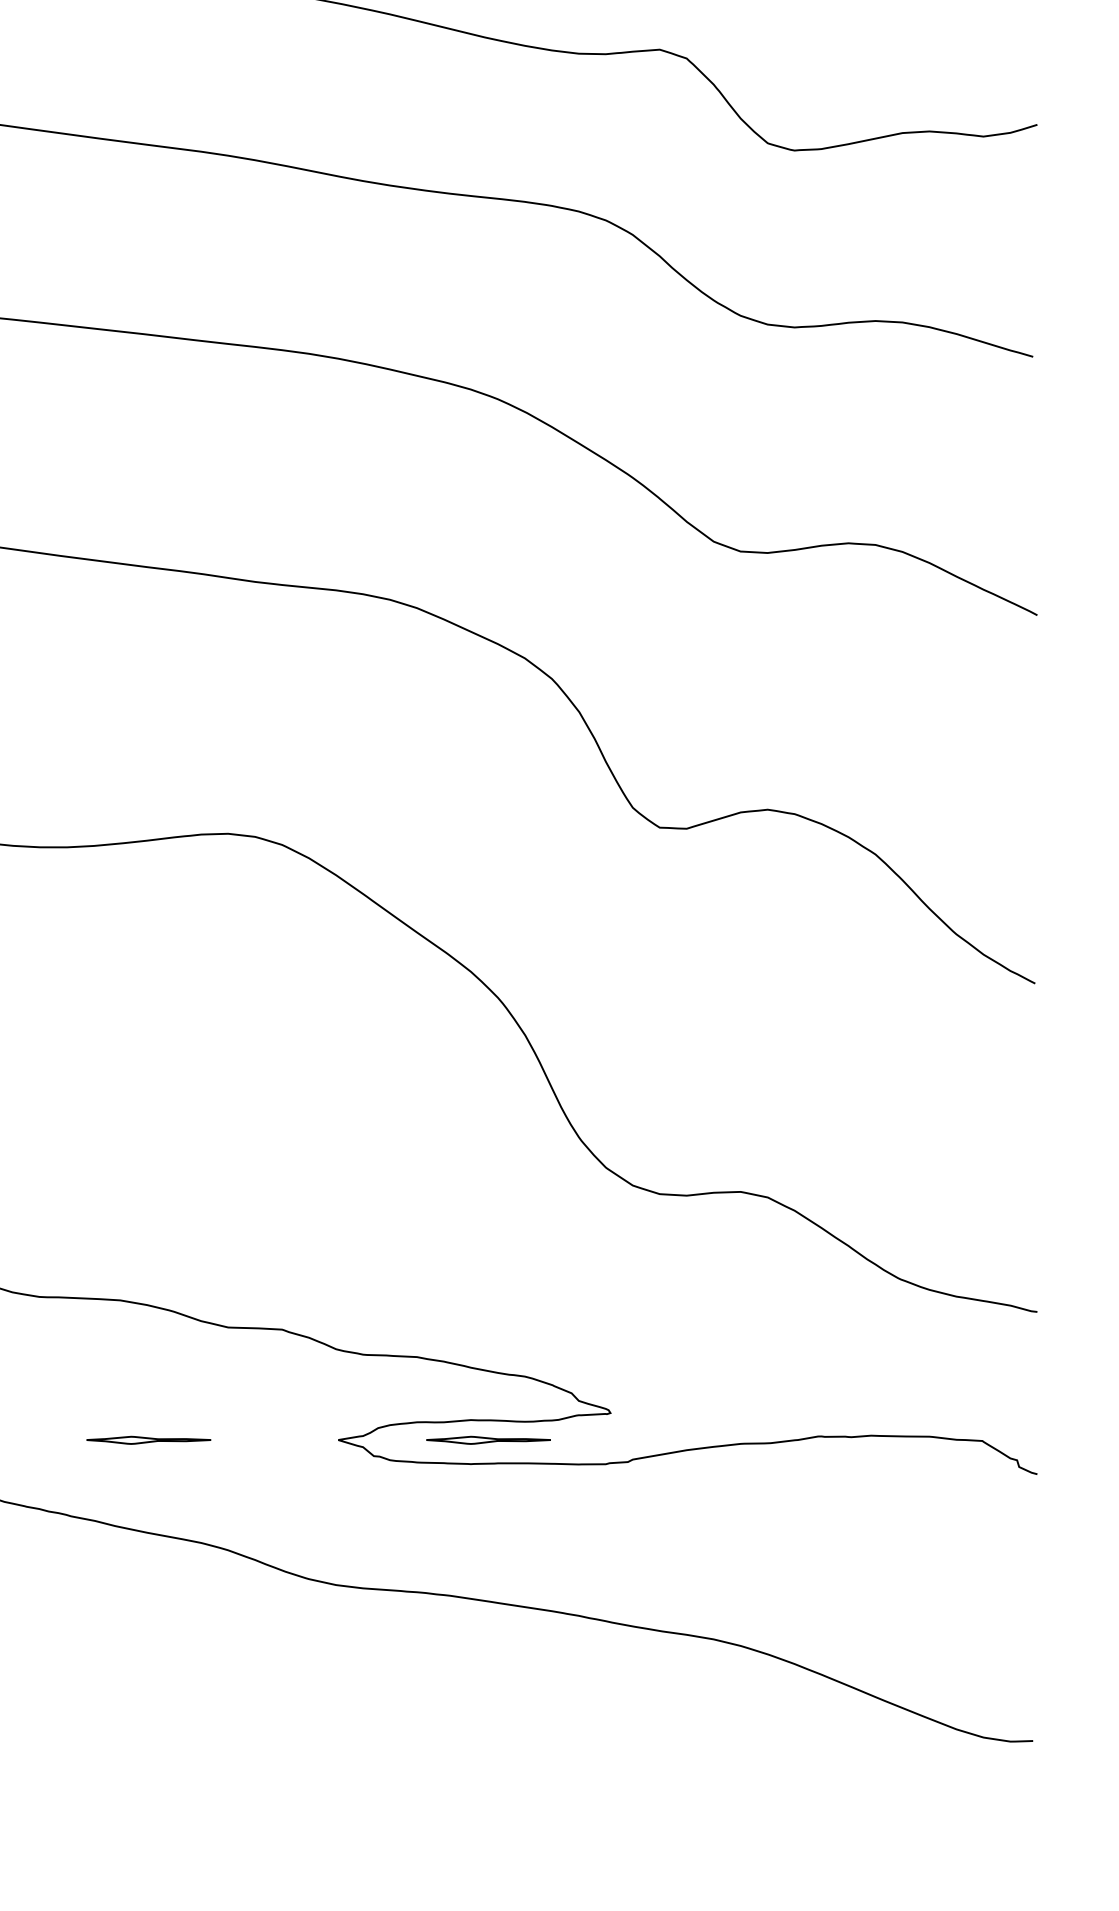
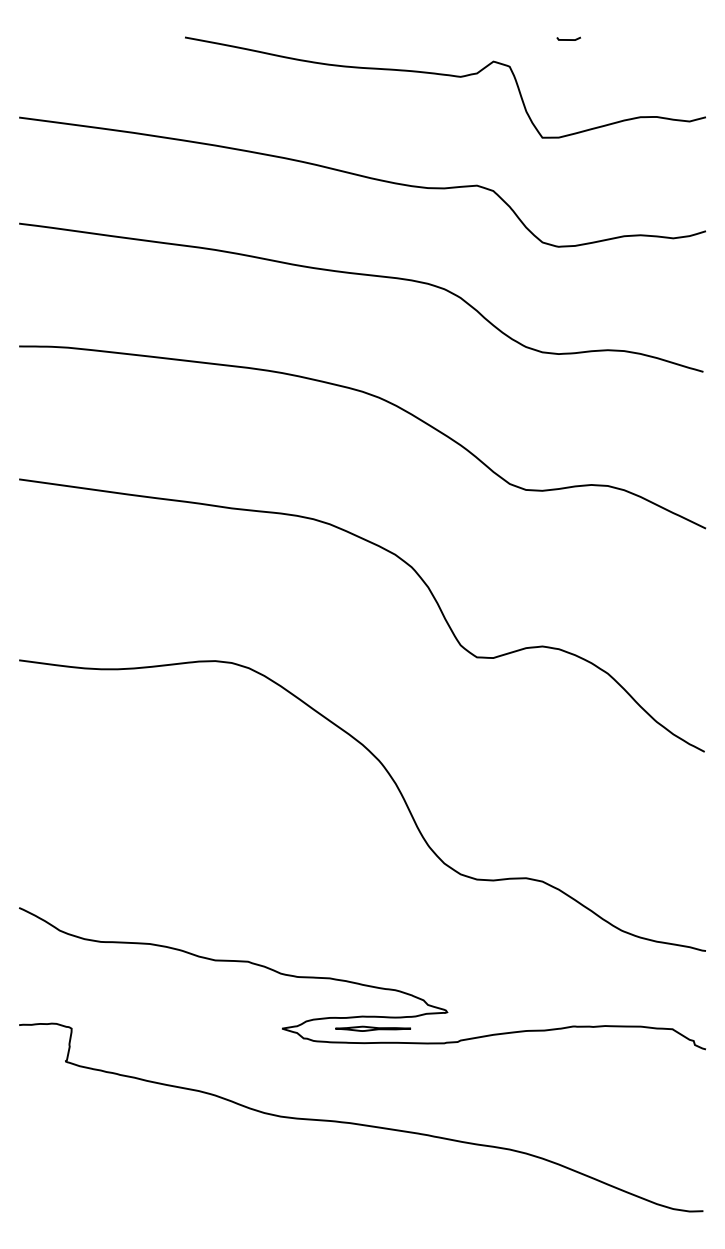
part: (149, 1439) -> (167, 1028), removed

